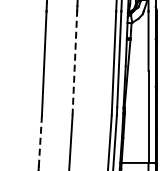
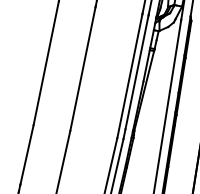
line: (74, 63) -> (82, 68), dashed -> solid
line: (40, 140) -> (27, 154), dashed -> solid

